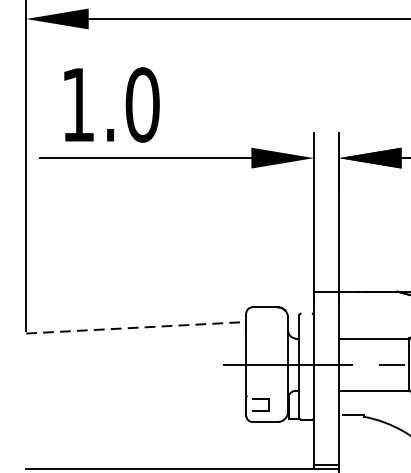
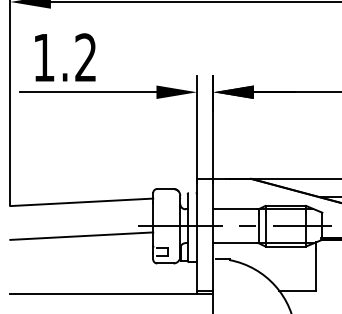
text: (141, 104) -> (85, 57), 1.0 -> 1.2
line: (135, 328) -> (81, 202), dashed -> solid
line: (135, 378) -> (81, 235), added

